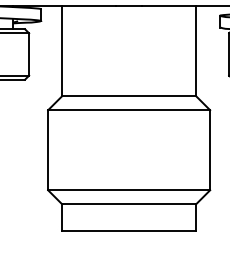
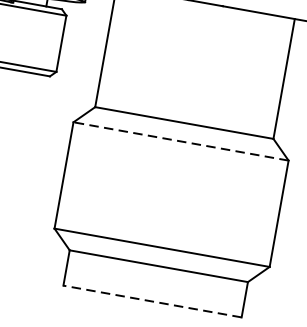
line: (129, 110) -> (181, 141), solid -> dashed
line: (128, 230) -> (151, 301), solid -> dashed

